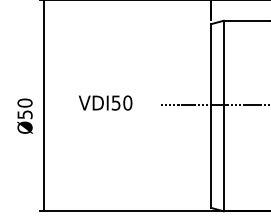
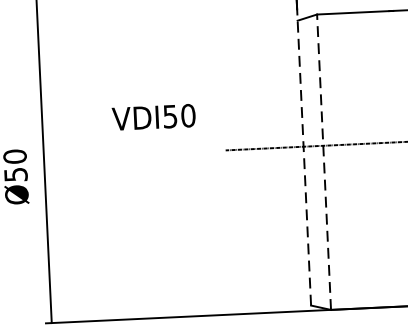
text: (105, 102) -> (153, 116), moved
line: (223, 115) -> (323, 161), solid -> dashed
line: (211, 116) -> (305, 163), solid -> dashed

